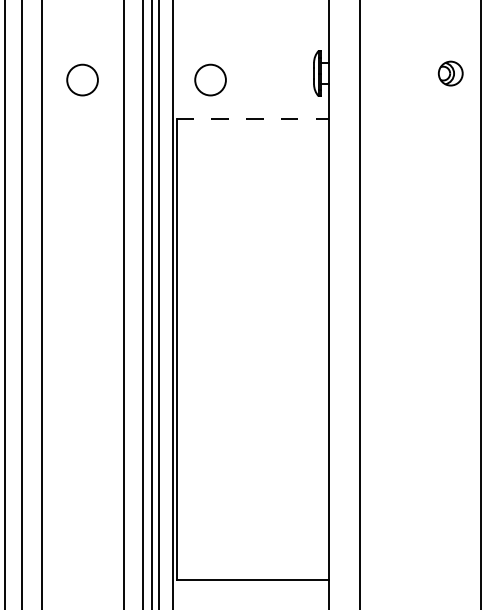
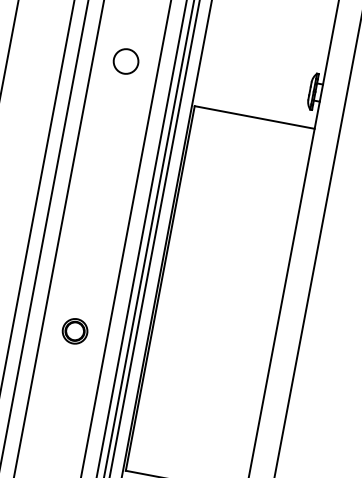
circle: (210, 79) -> (227, 80), removed
line: (252, 118) -> (254, 117), dashed -> solid
part: (82, 421) -> (75, 331), added

